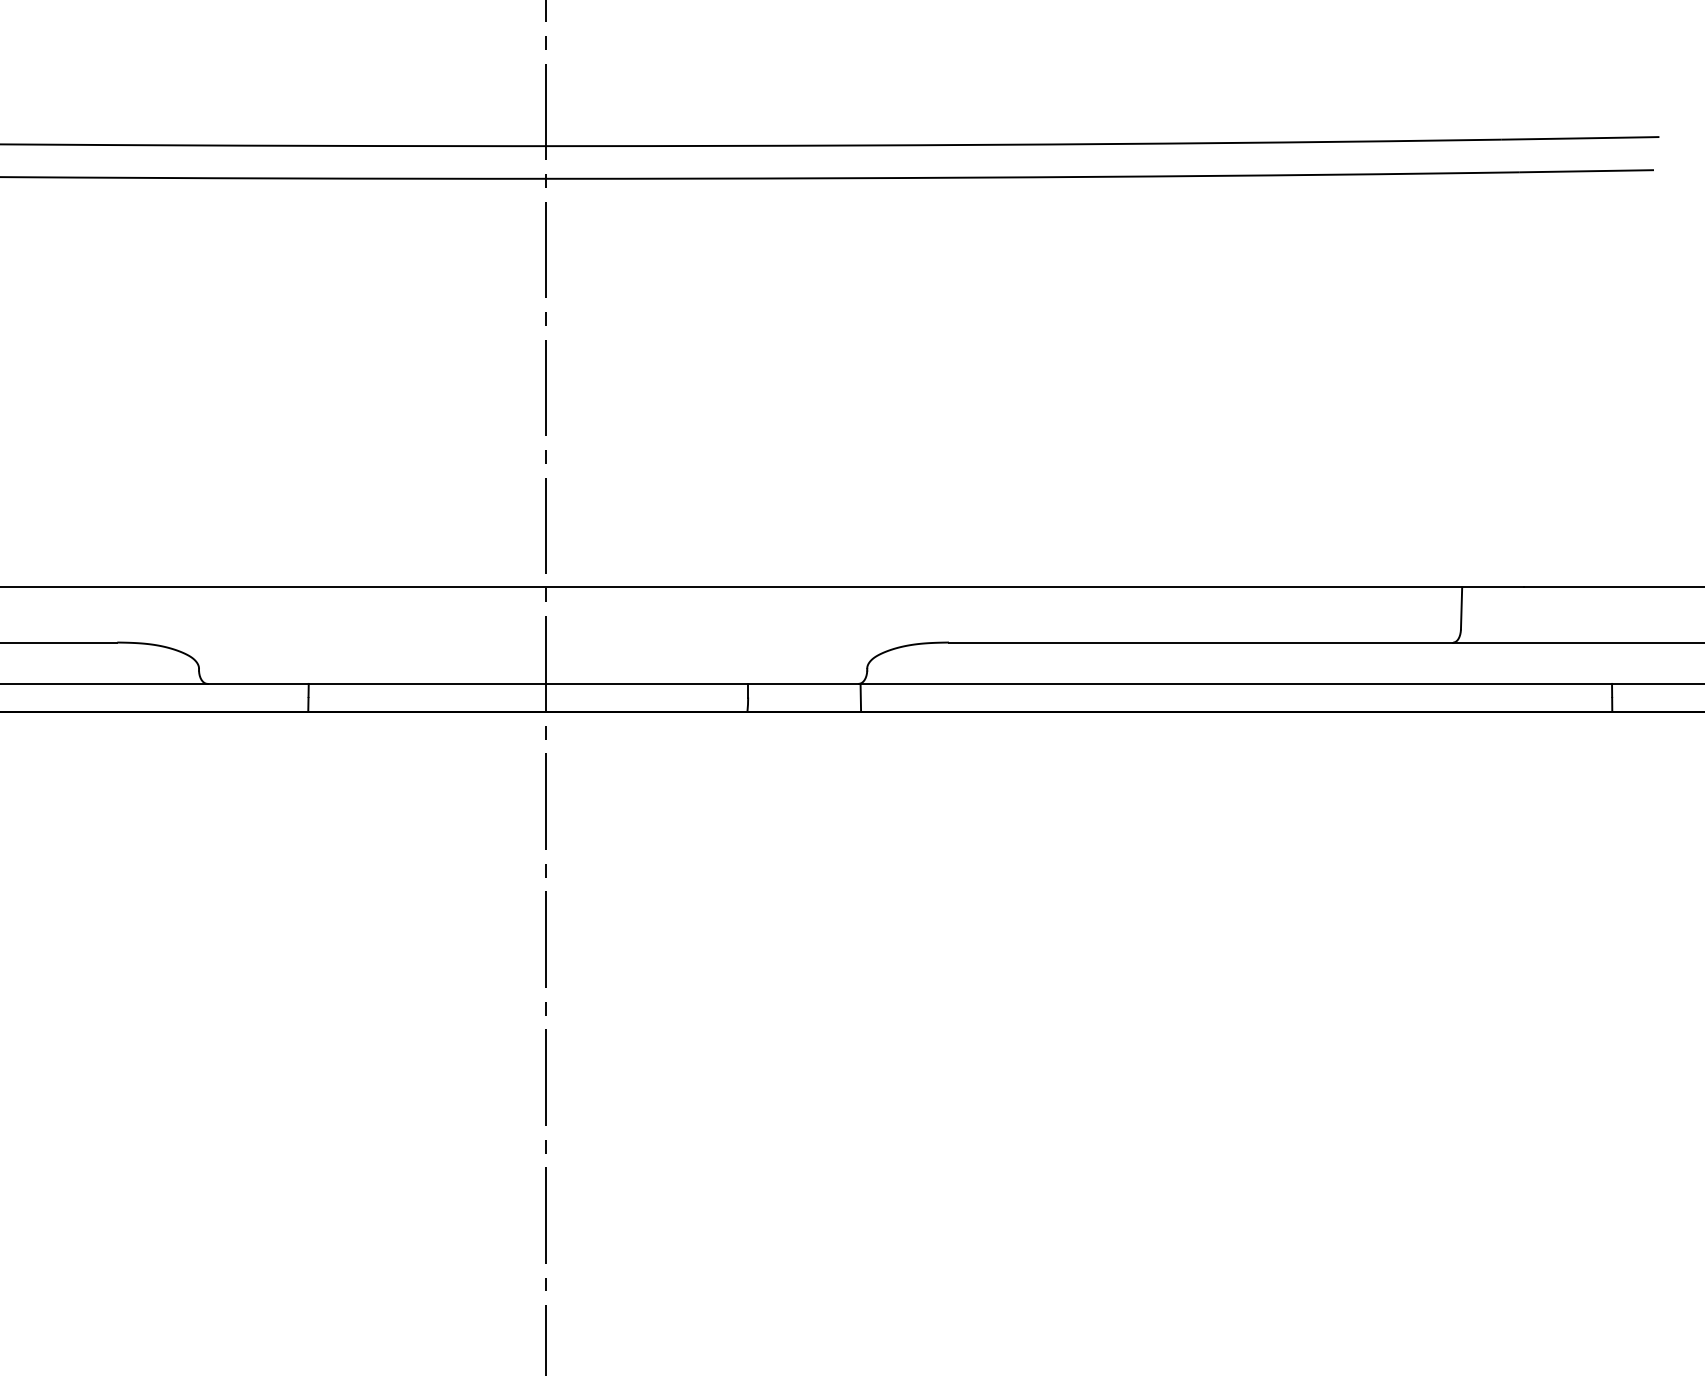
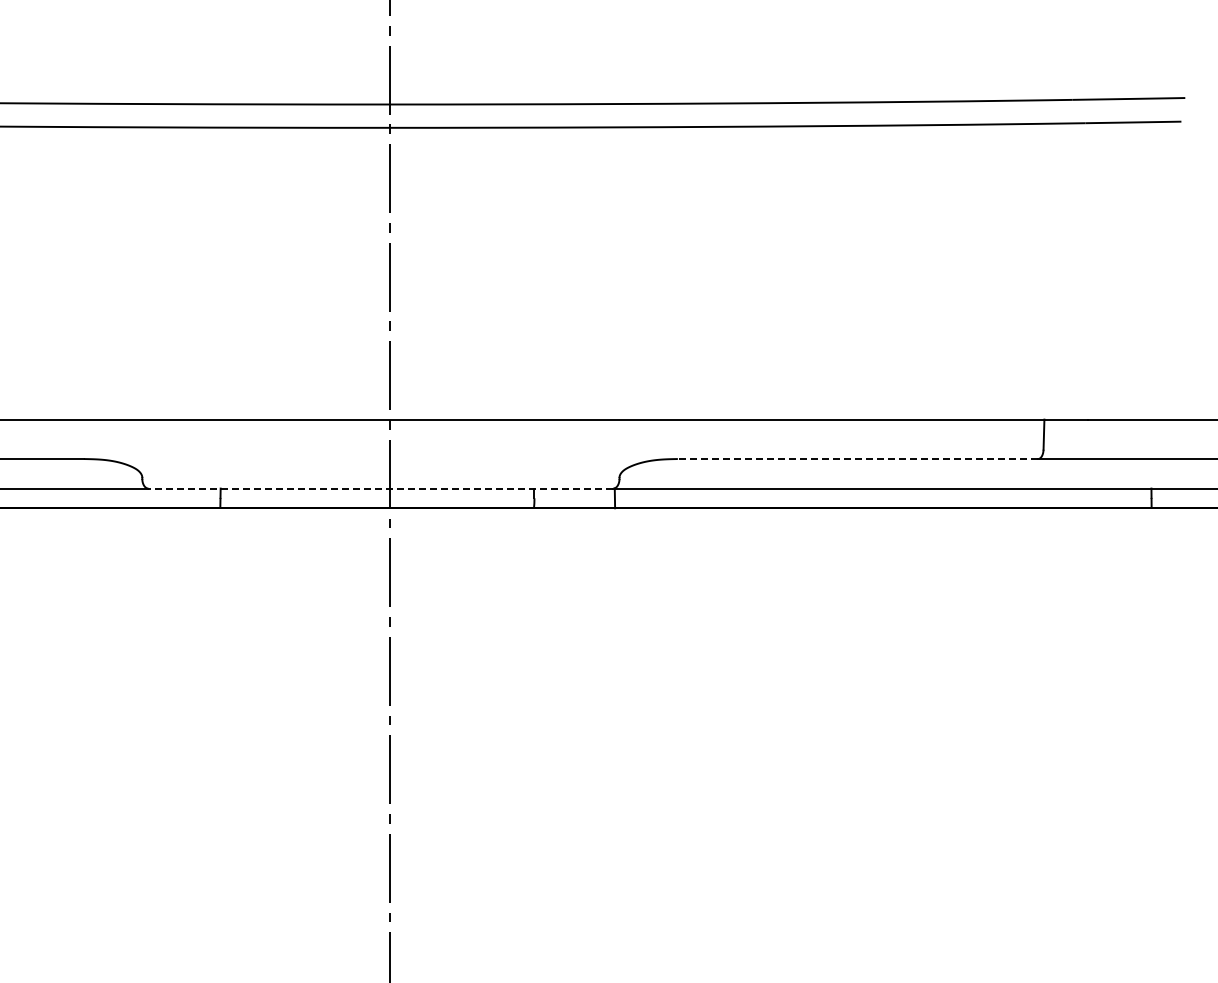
line: (1200, 643) -> (857, 459), solid -> dashed
line: (532, 683) -> (380, 488), solid -> dashed

